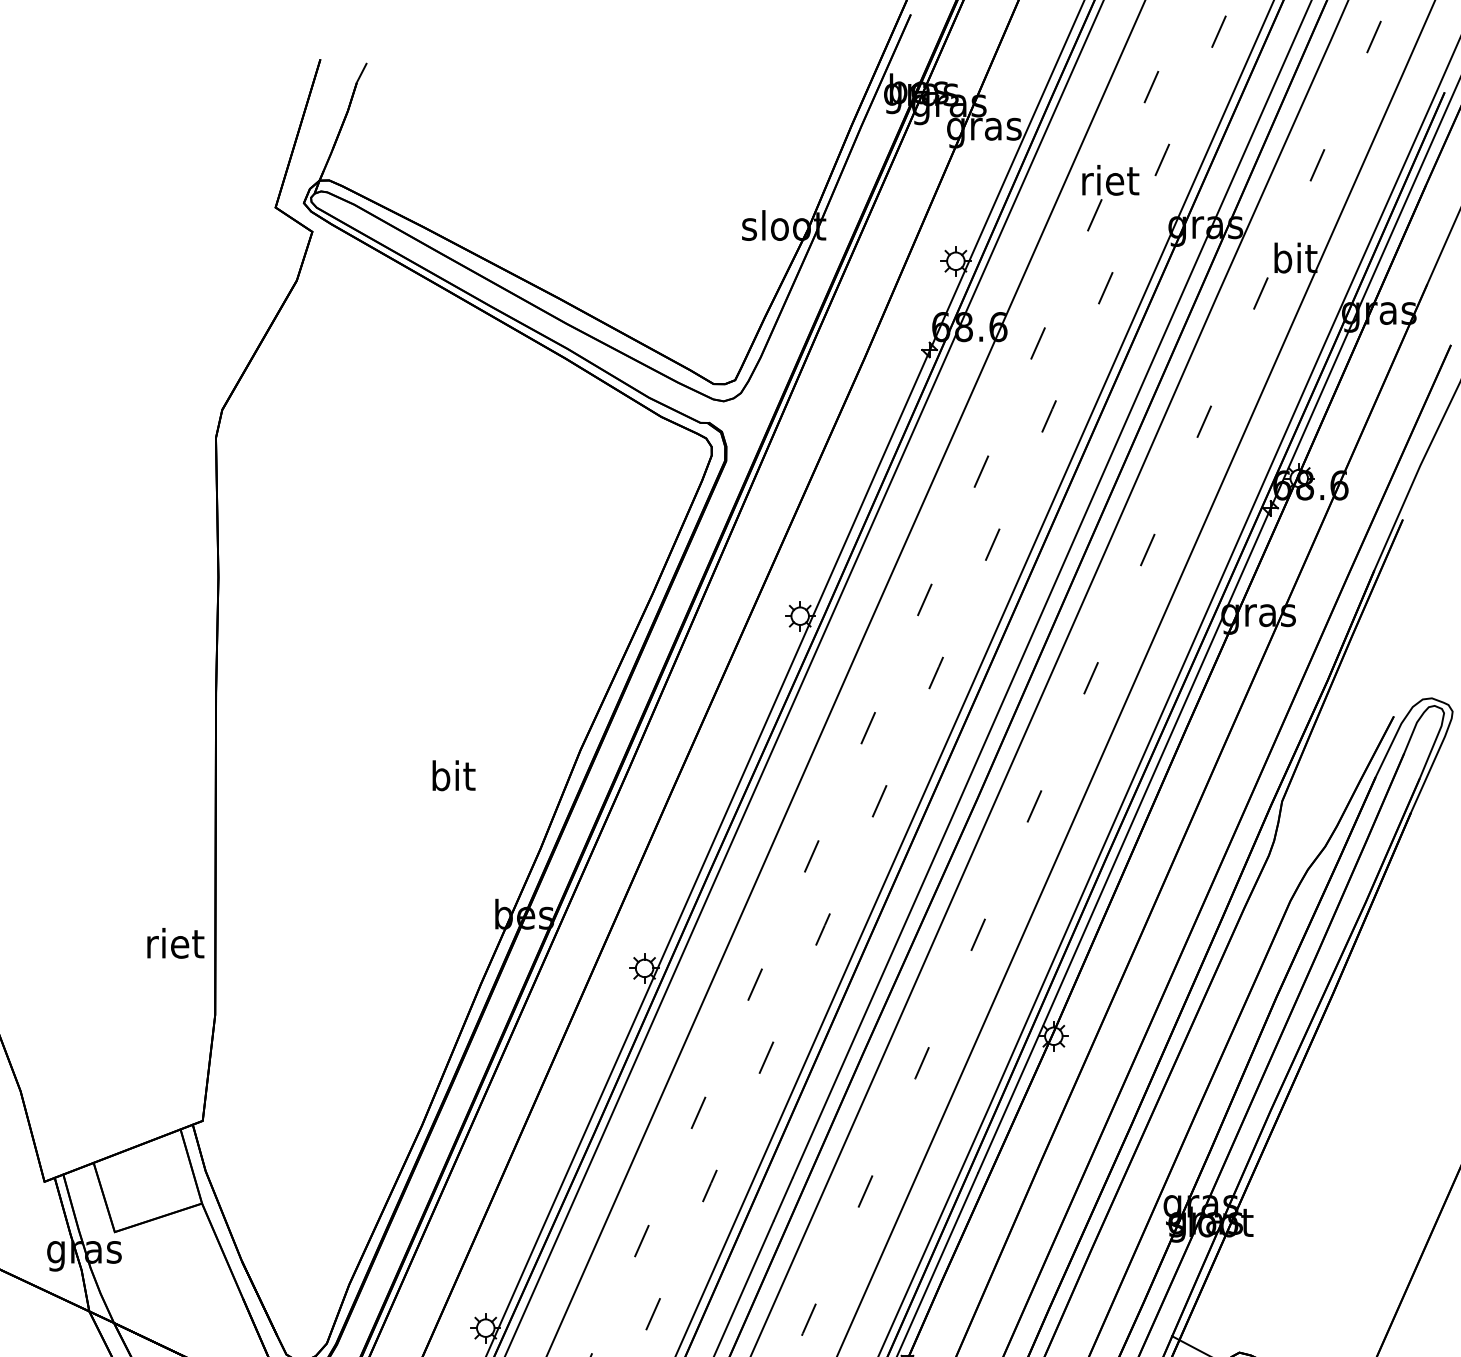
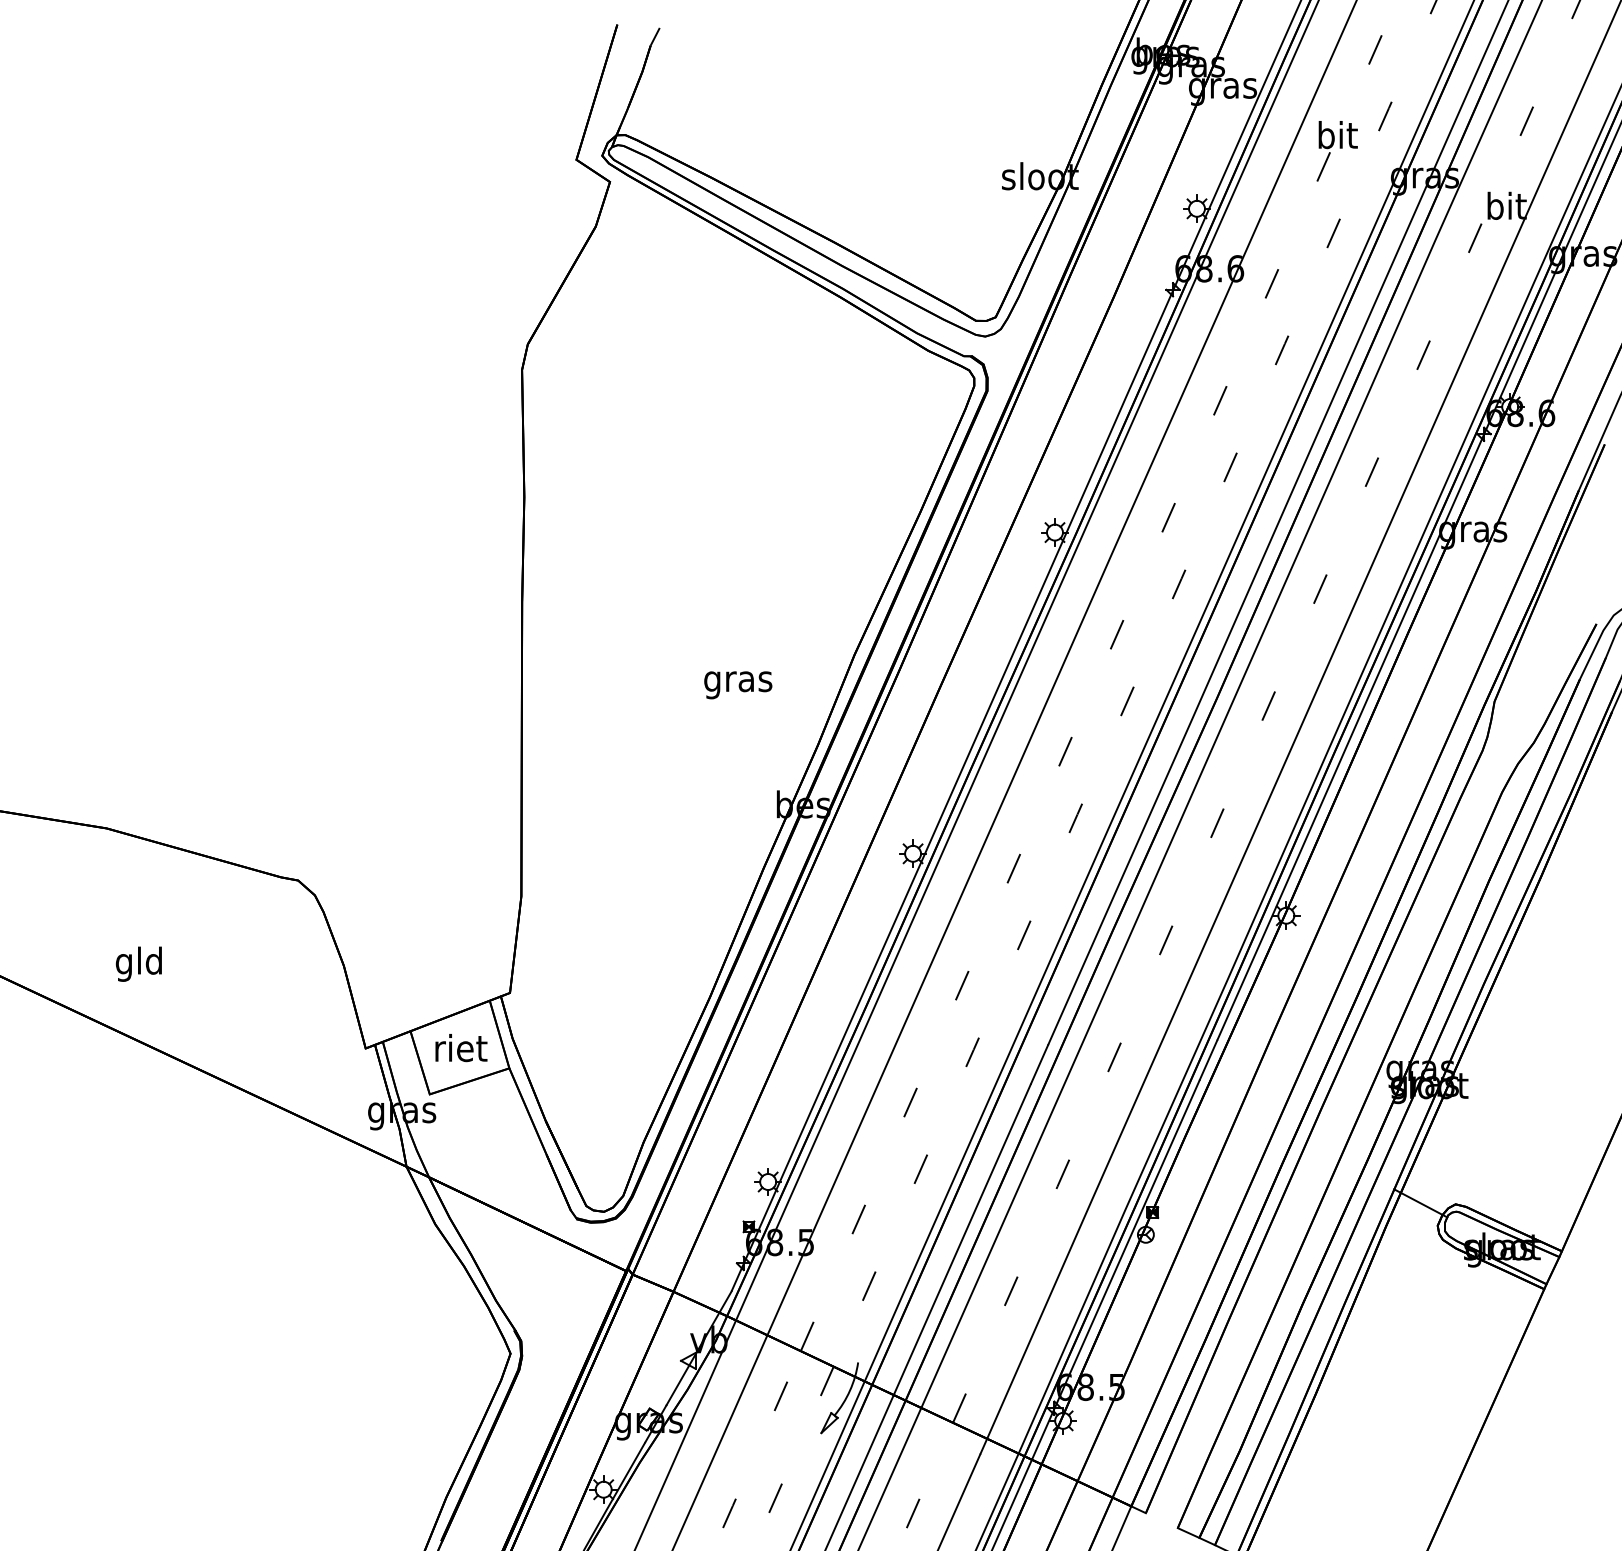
text: (1111, 180) -> (1338, 135), riet -> bit
text: (453, 779) -> (738, 681), bit -> gras
text: (175, 943) -> (461, 1048), moved

